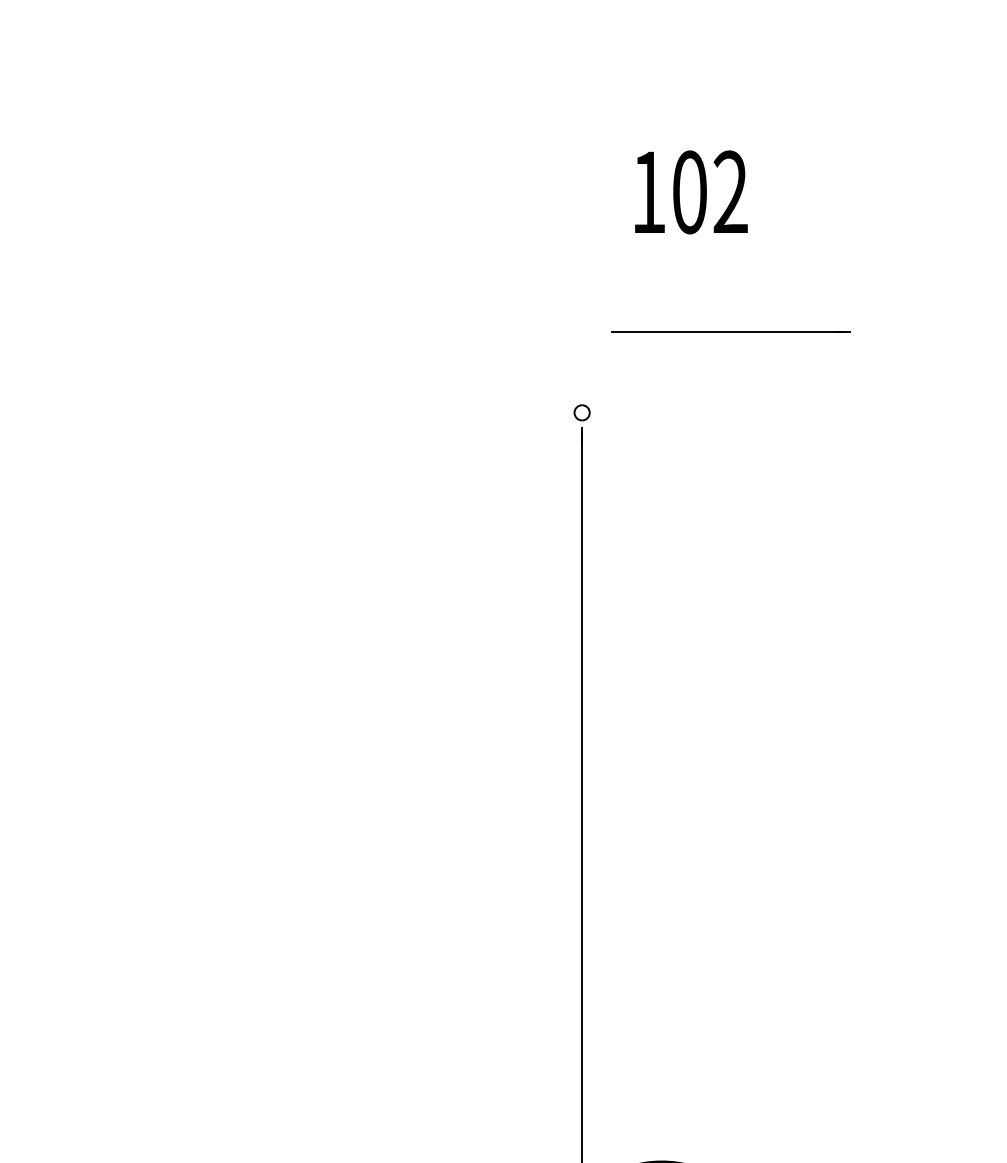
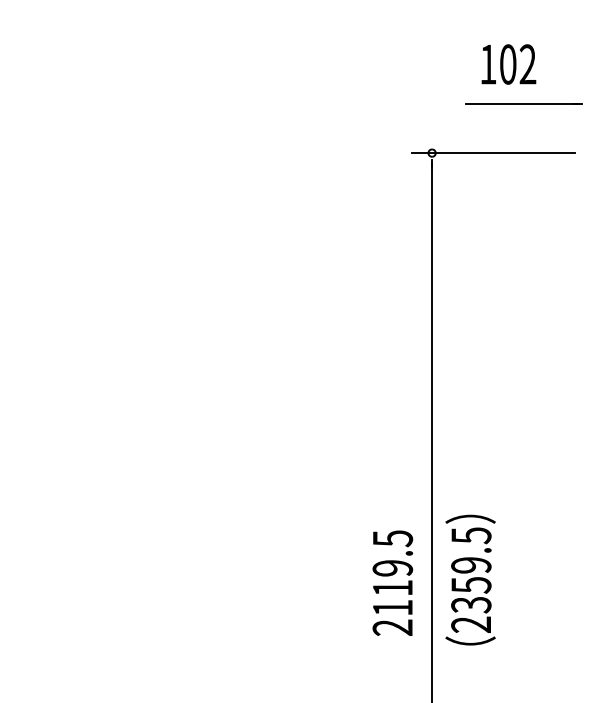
text: (690, 192) -> (508, 64), moved
line: (729, 330) -> (523, 103), moved
line: (709, 413) -> (493, 153), added

